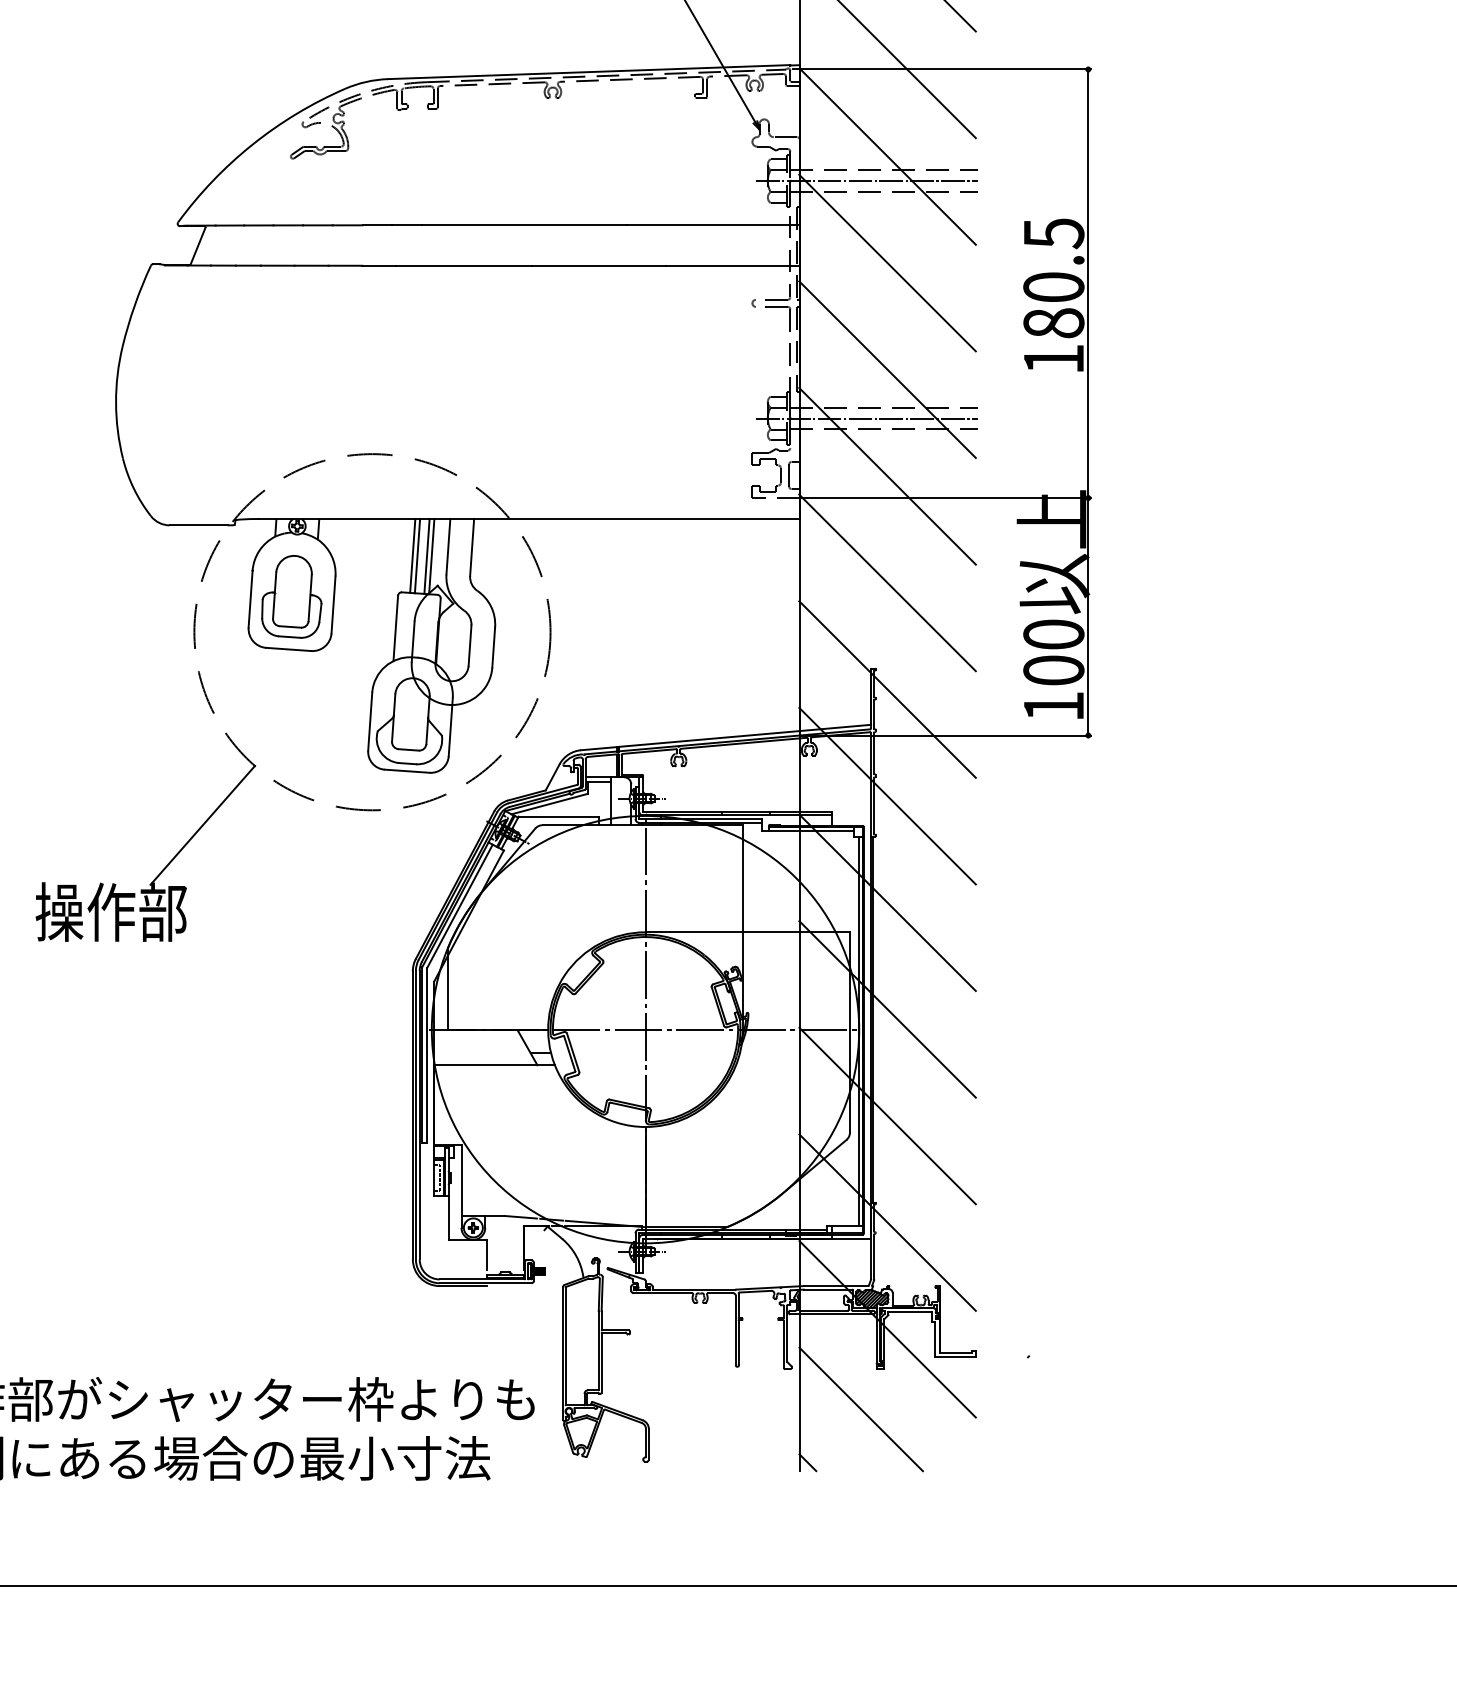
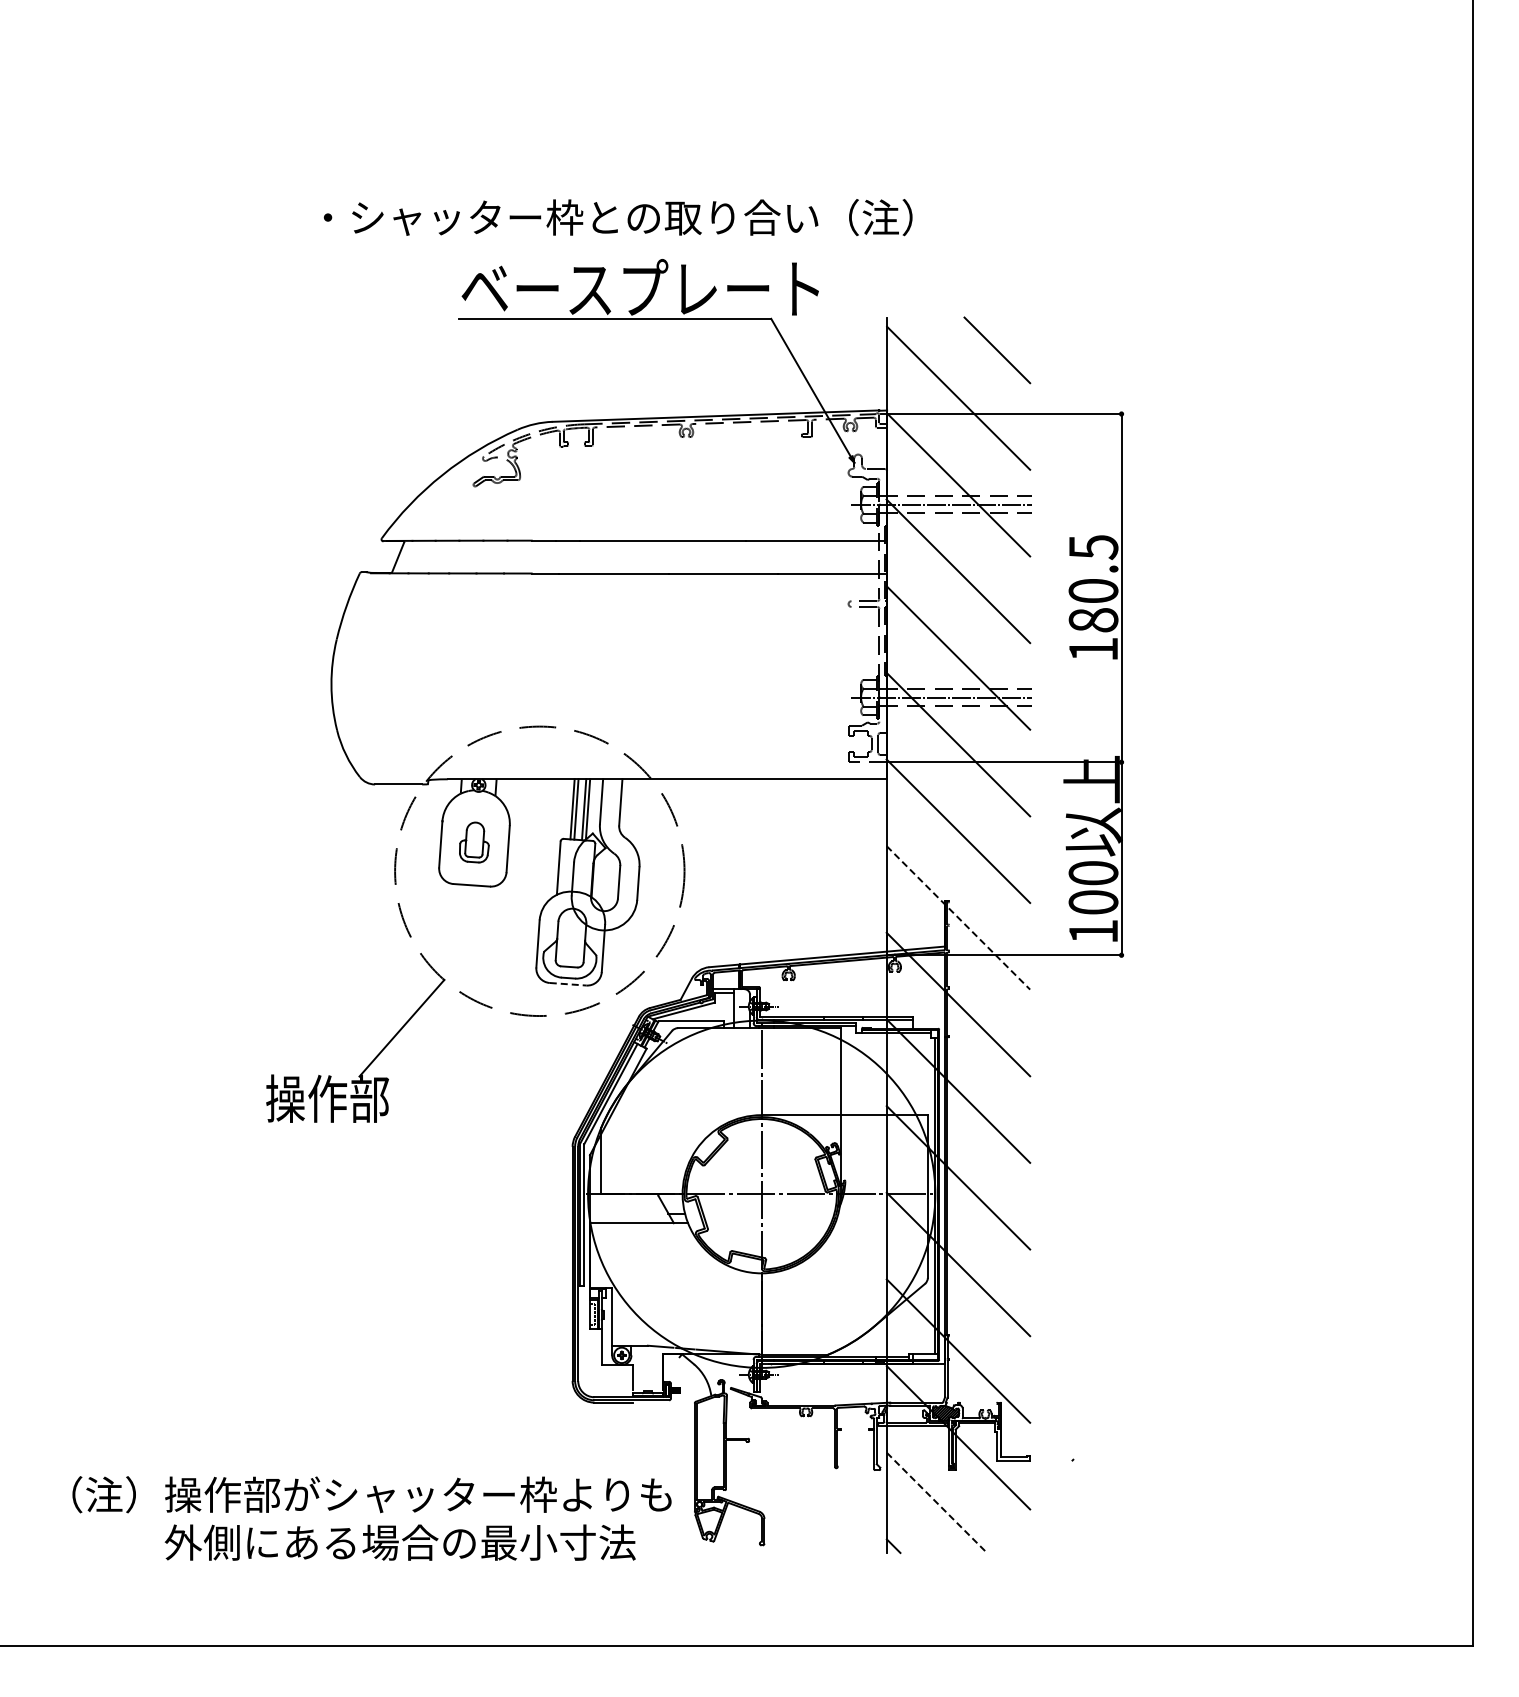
part: (292, 596) -> (474, 842), size x0.6
line: (887, 690) -> (958, 918), solid -> dashed
line: (407, 771) -> (568, 984), solid -> dashed
line: (861, 1408) -> (937, 1502), solid -> dashed

